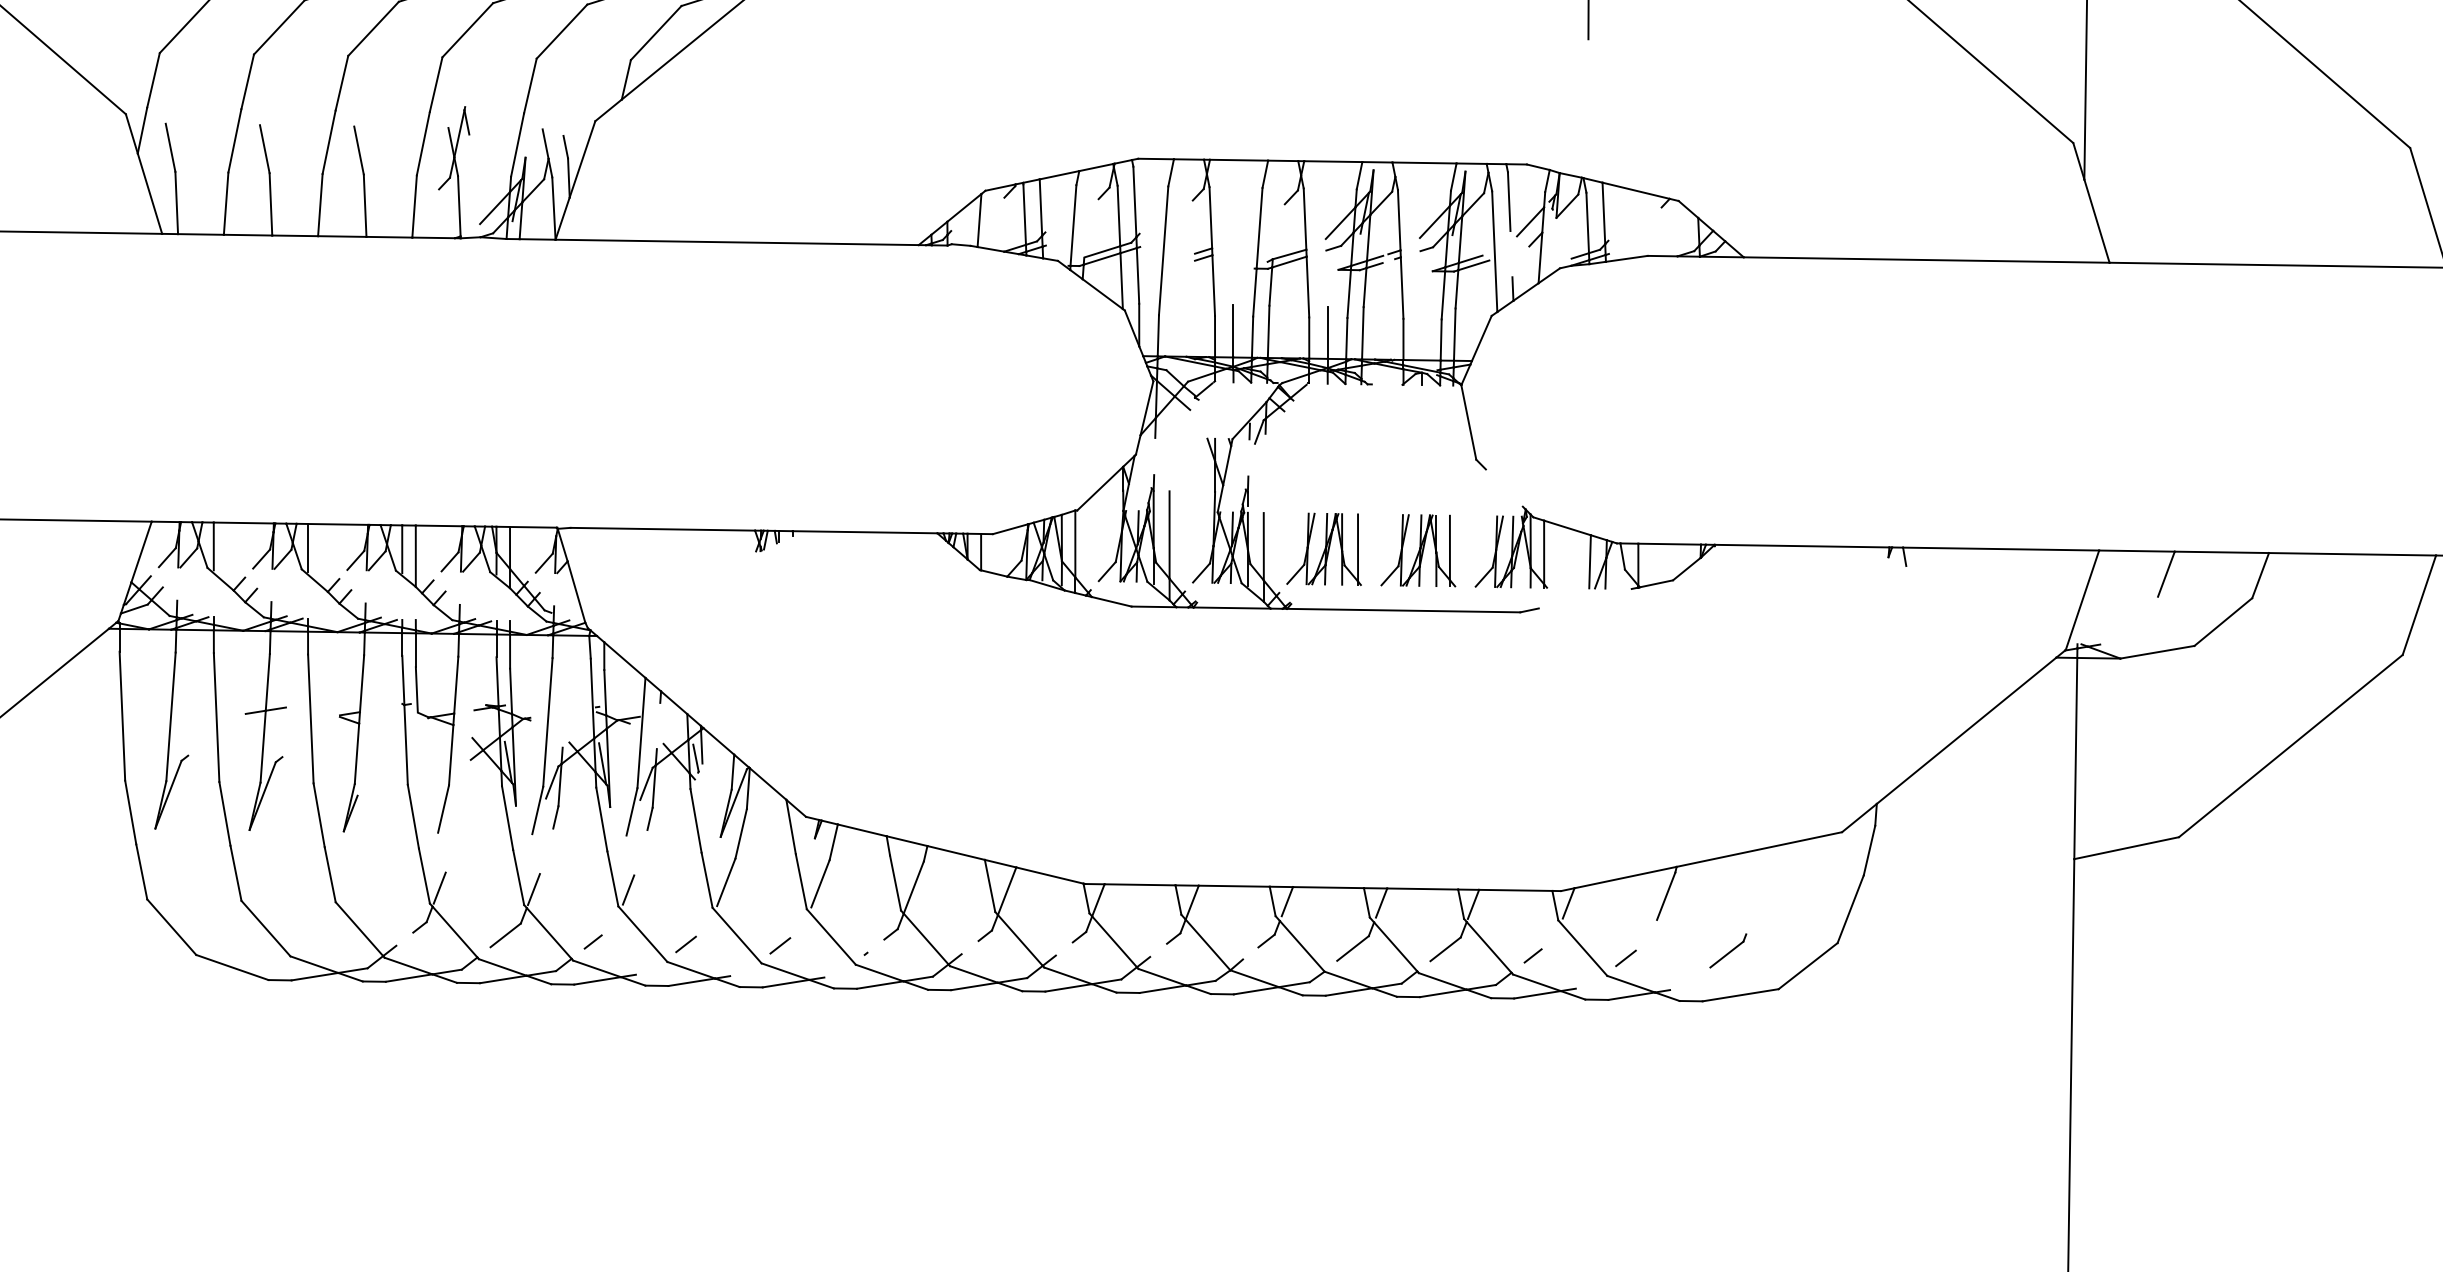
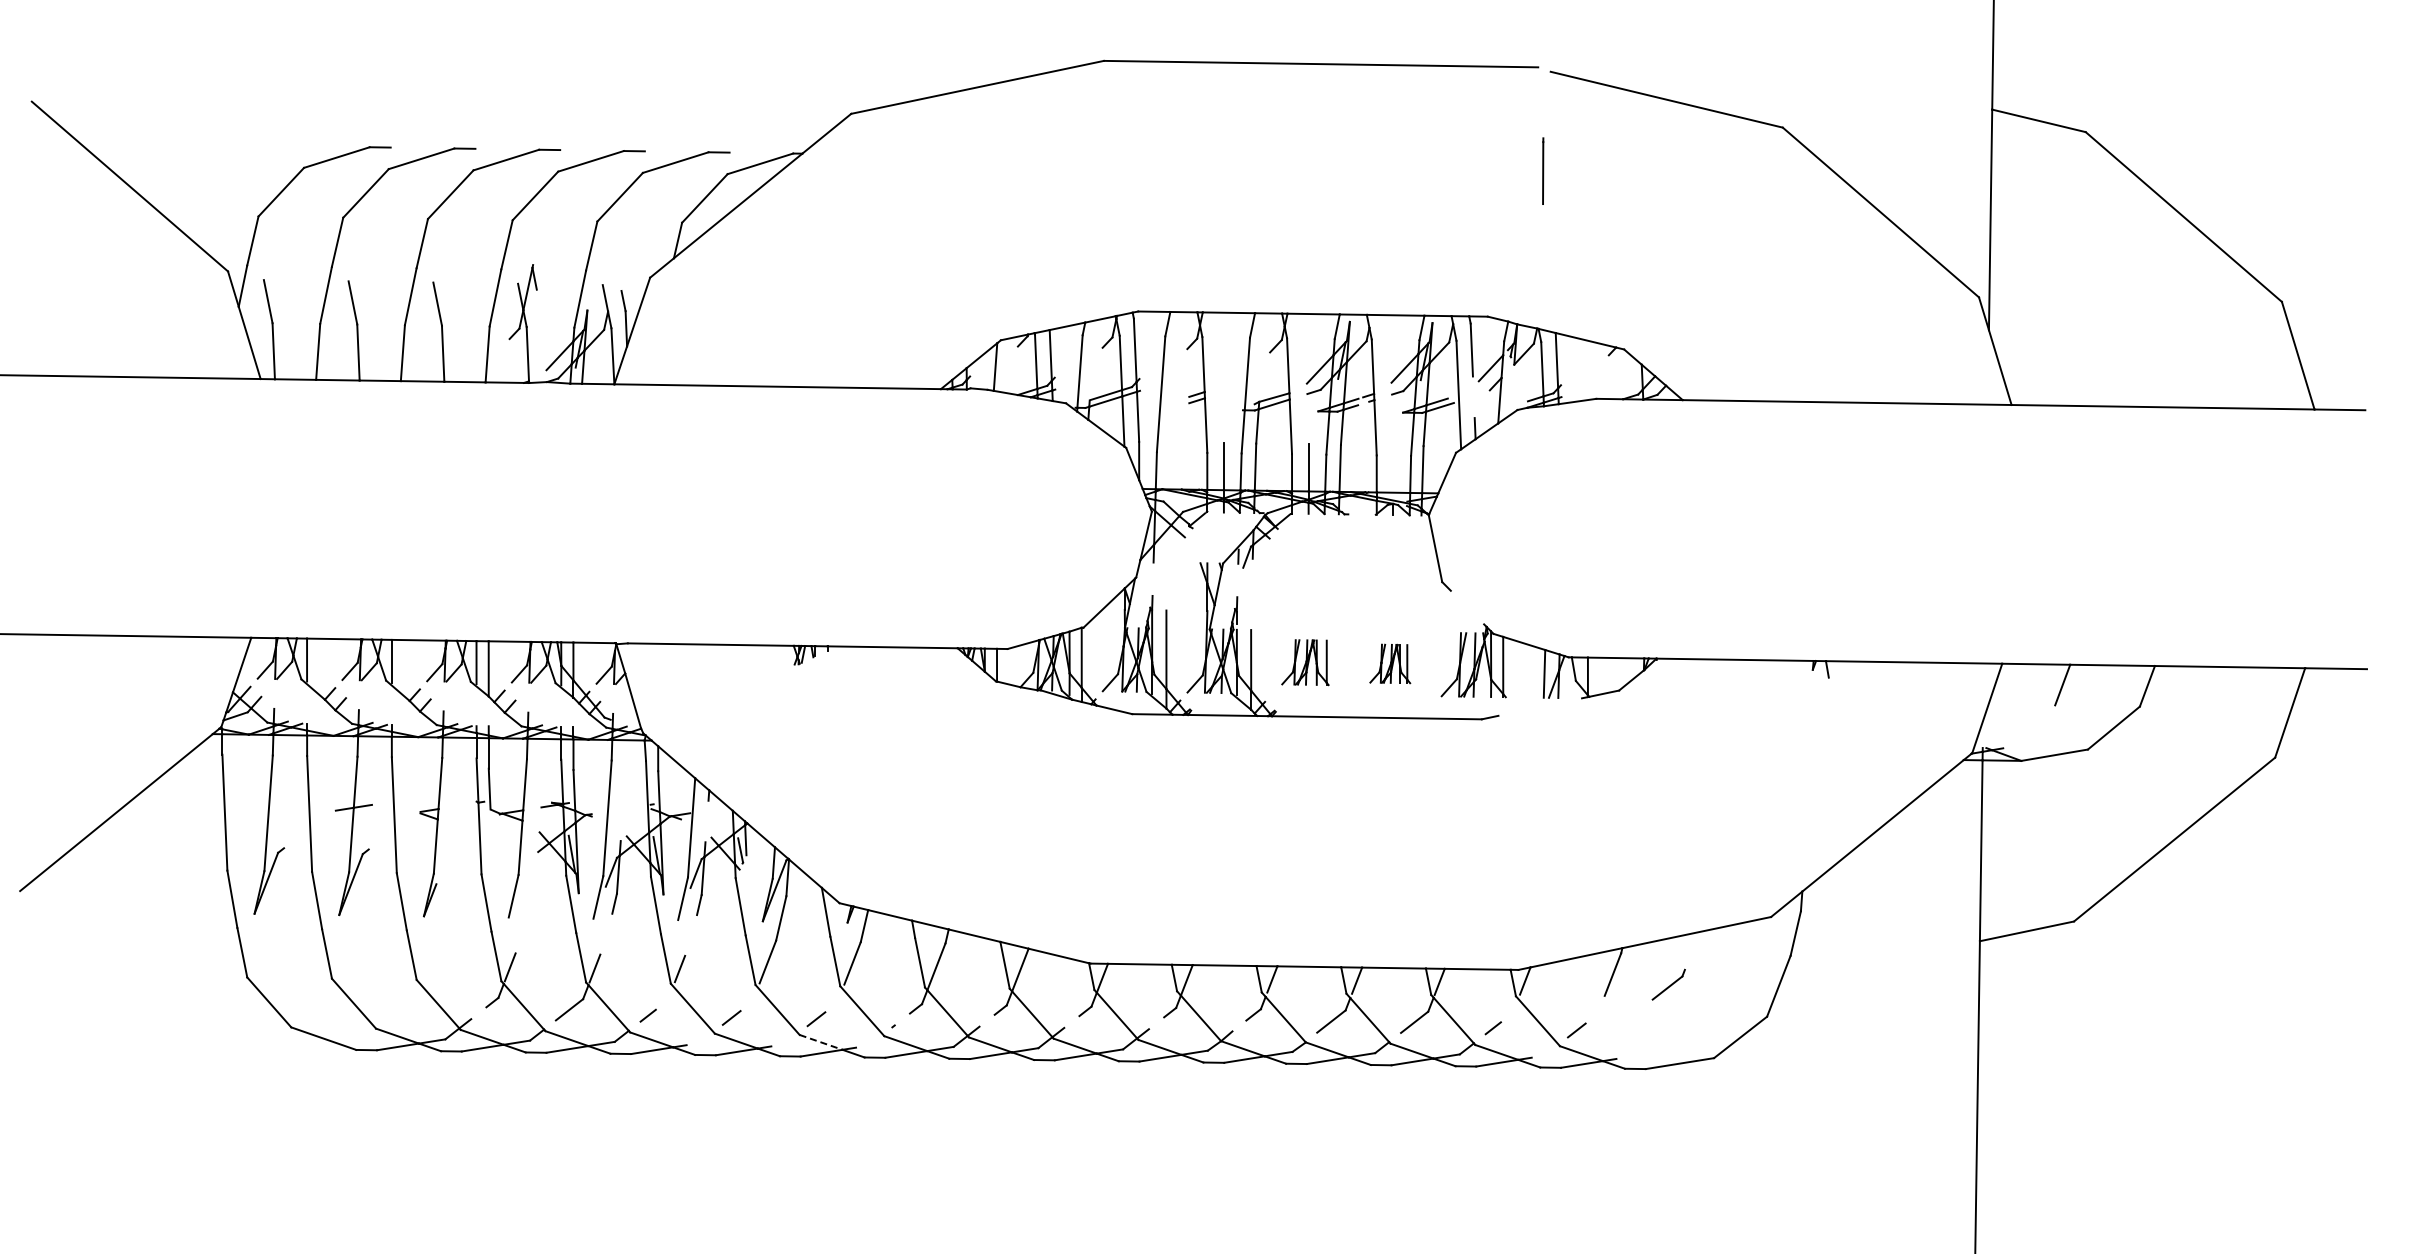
part: (1324, 549) -> (1305, 662), size x0.7
part: (1418, 550) -> (1390, 663), size x0.6
part: (1727, 950) -> (1668, 984), moved
line: (785, 971) -> (821, 1042), solid -> dashed

